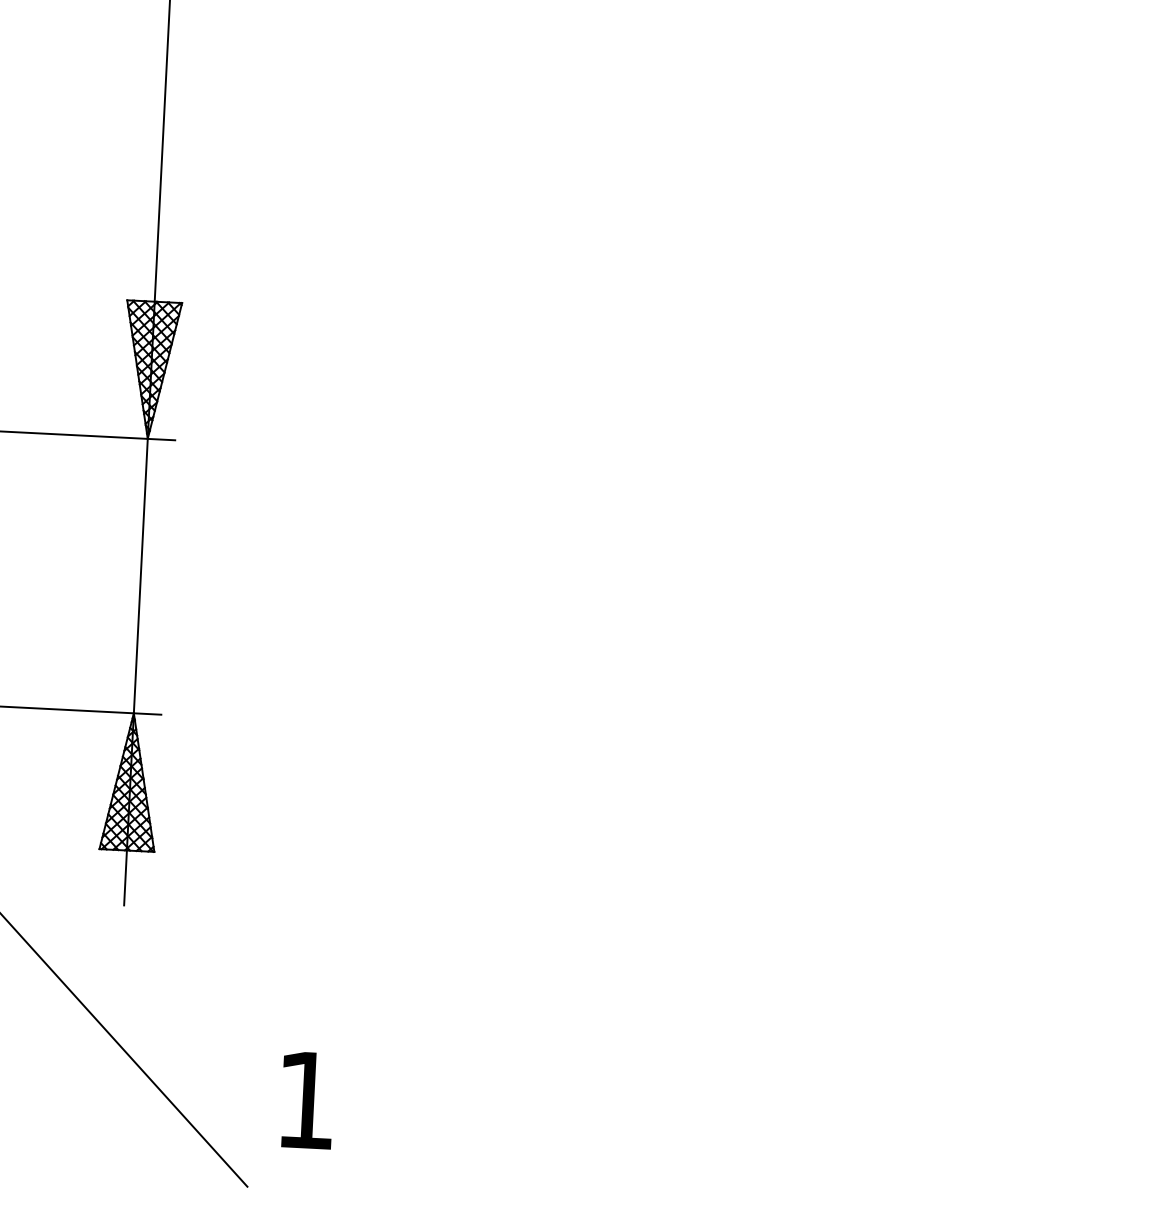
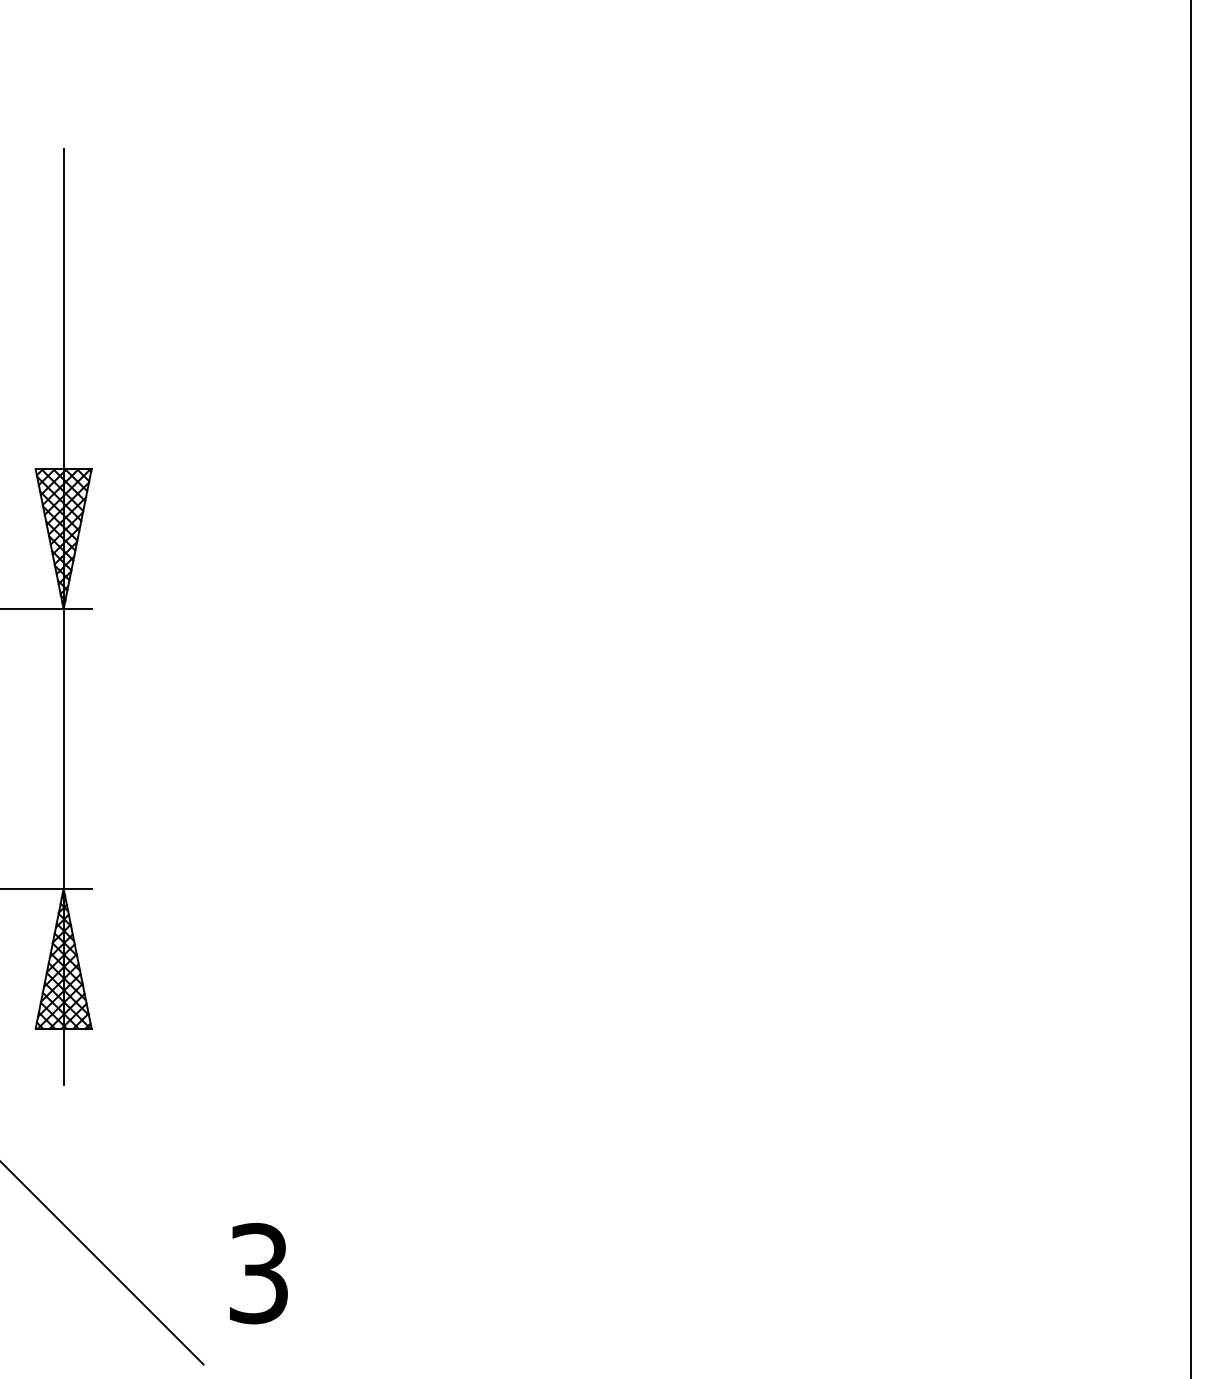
text: (305, 1100) -> (258, 1273), 1 -> 3

